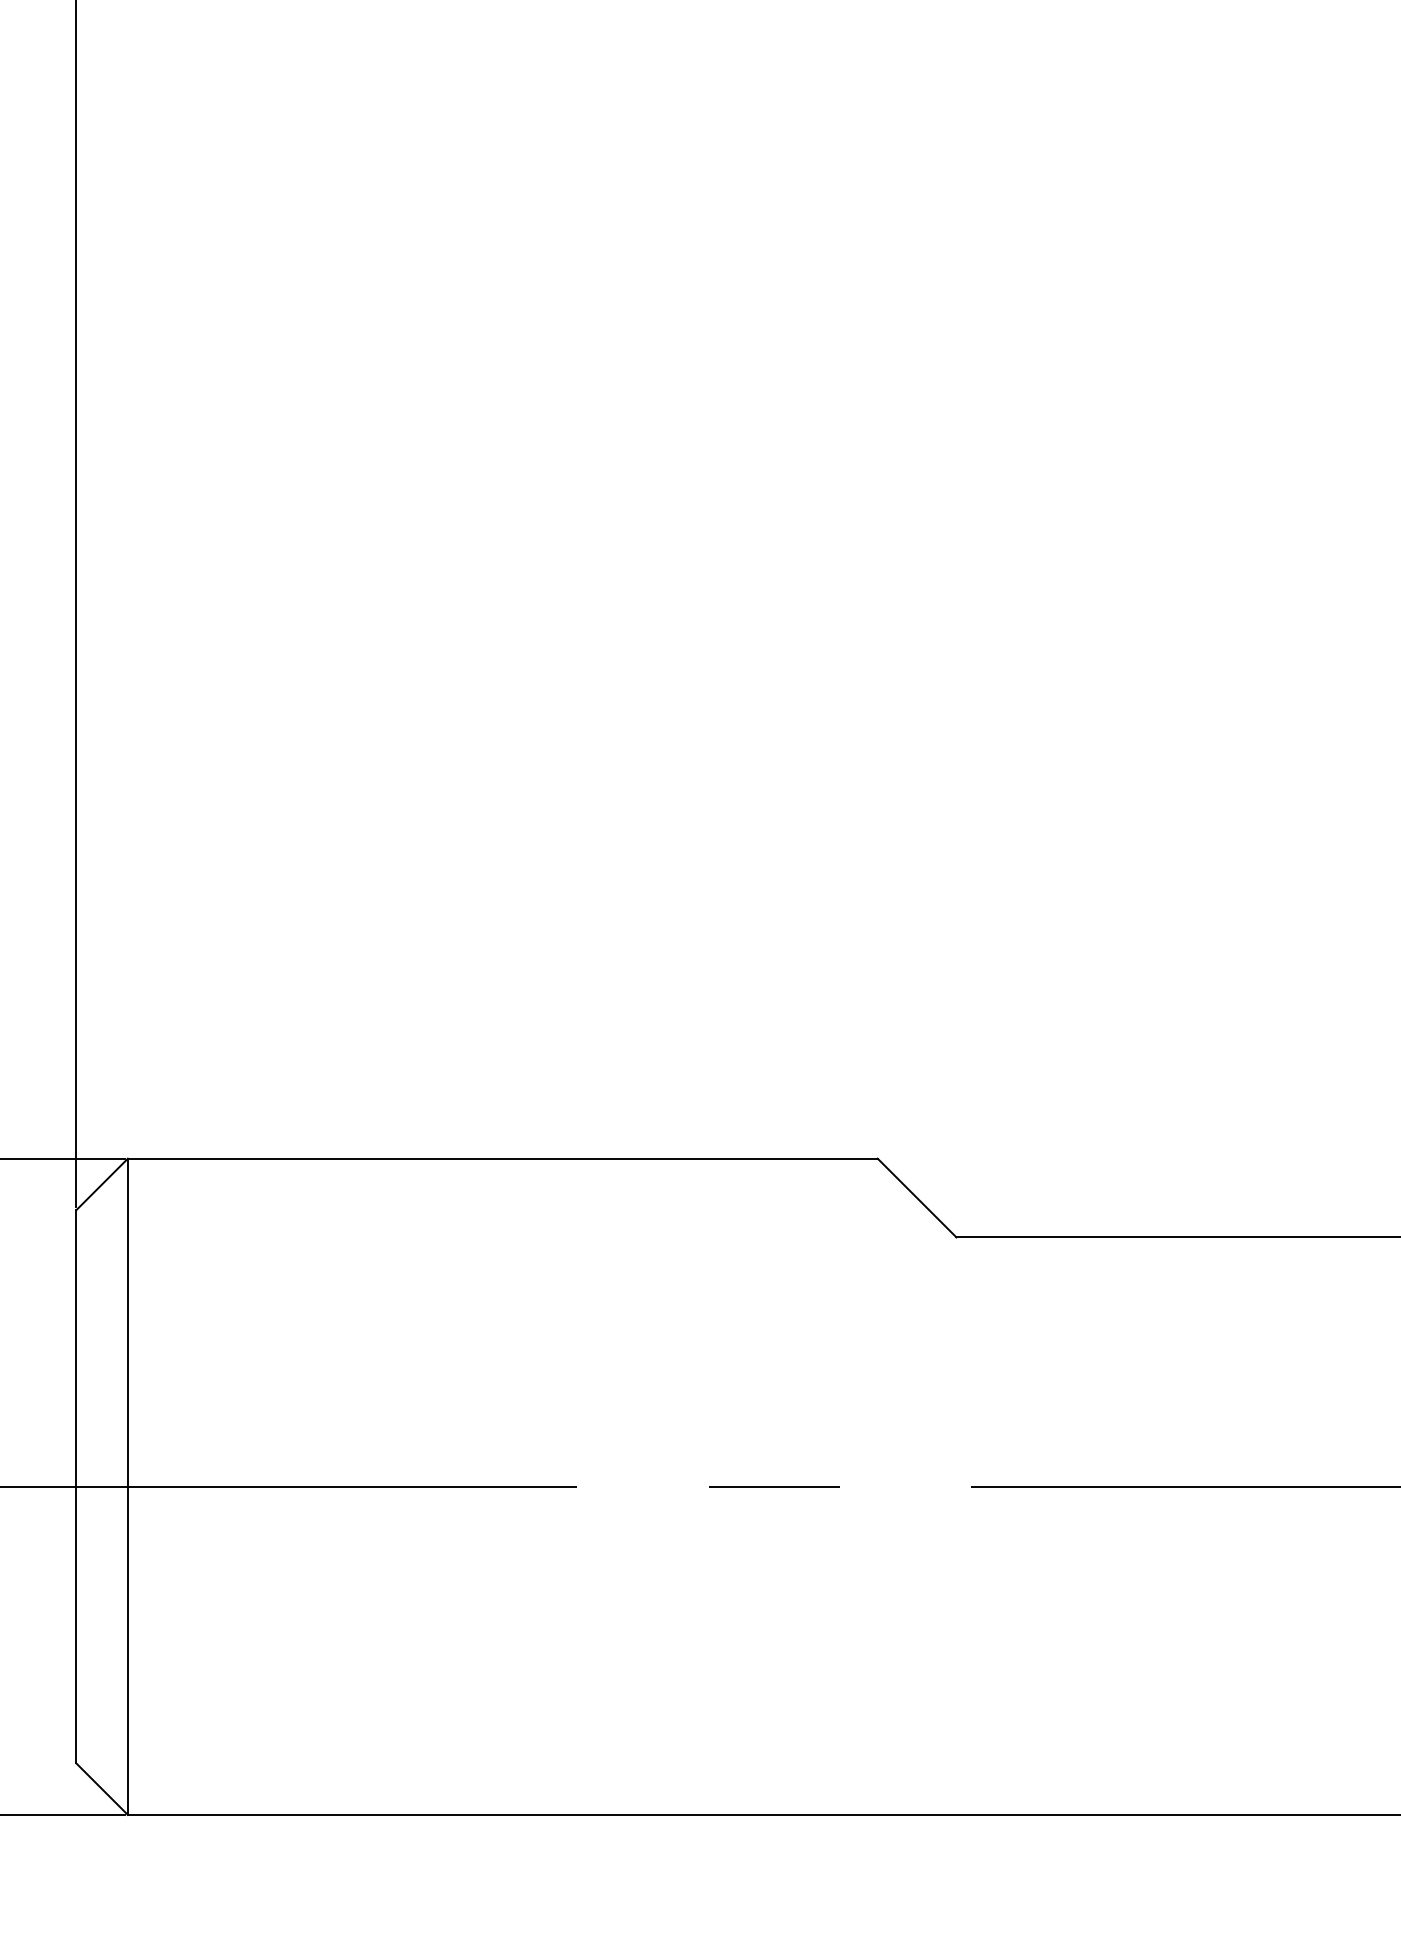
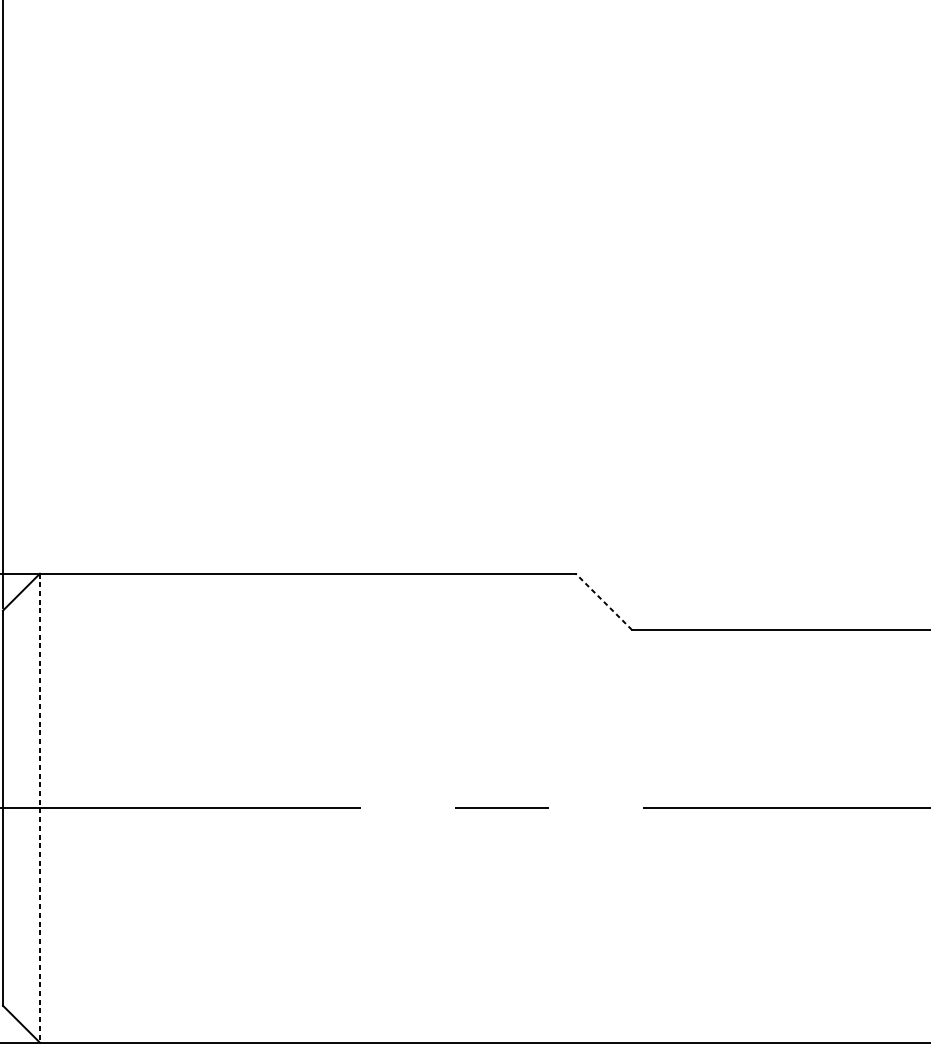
line: (917, 1198) -> (604, 602), solid -> dashed
line: (127, 1487) -> (39, 808), solid -> dashed

